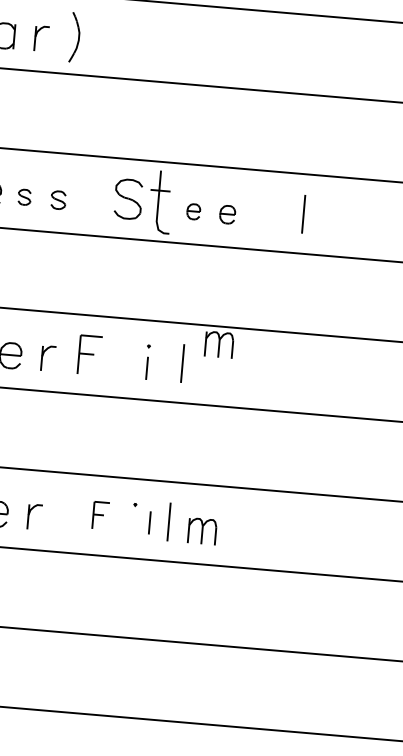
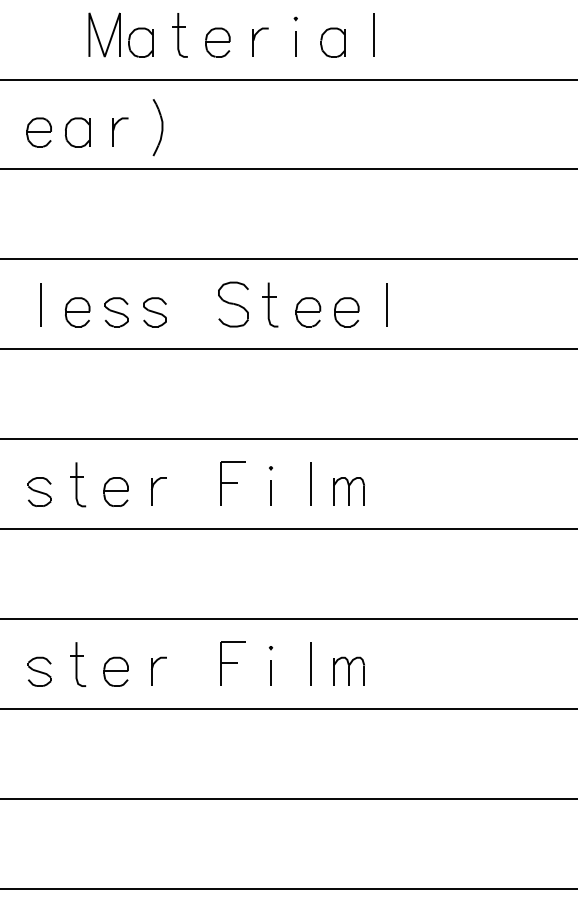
part: (24, 197) -> (116, 312), size x1.67
part: (58, 200) -> (154, 312), size x1.43
part: (160, 201) -> (270, 304), size x0.62
part: (193, 211) -> (308, 312), size x1.67
part: (227, 214) -> (346, 312), size x1.43
line: (302, 214) -> (386, 304), moved
part: (218, 344) -> (348, 491), moved
part: (89, 354) -> (232, 483), moved
part: (100, 515) -> (232, 663), size x1.43
line: (149, 522) -> (270, 672), moved

